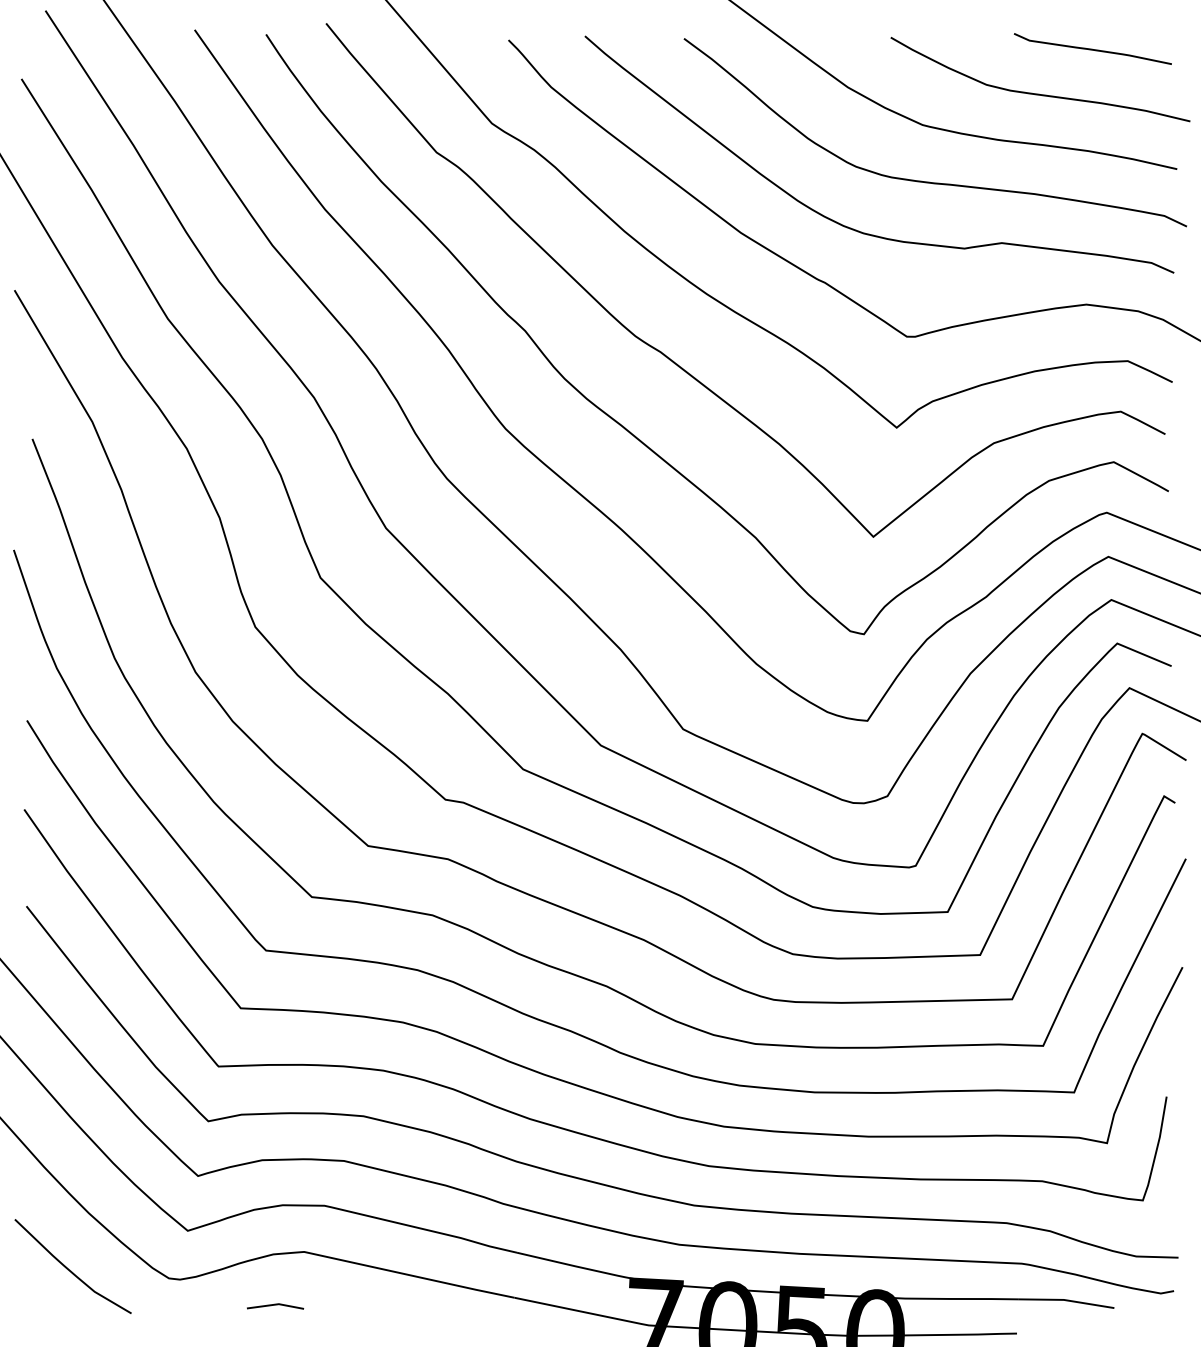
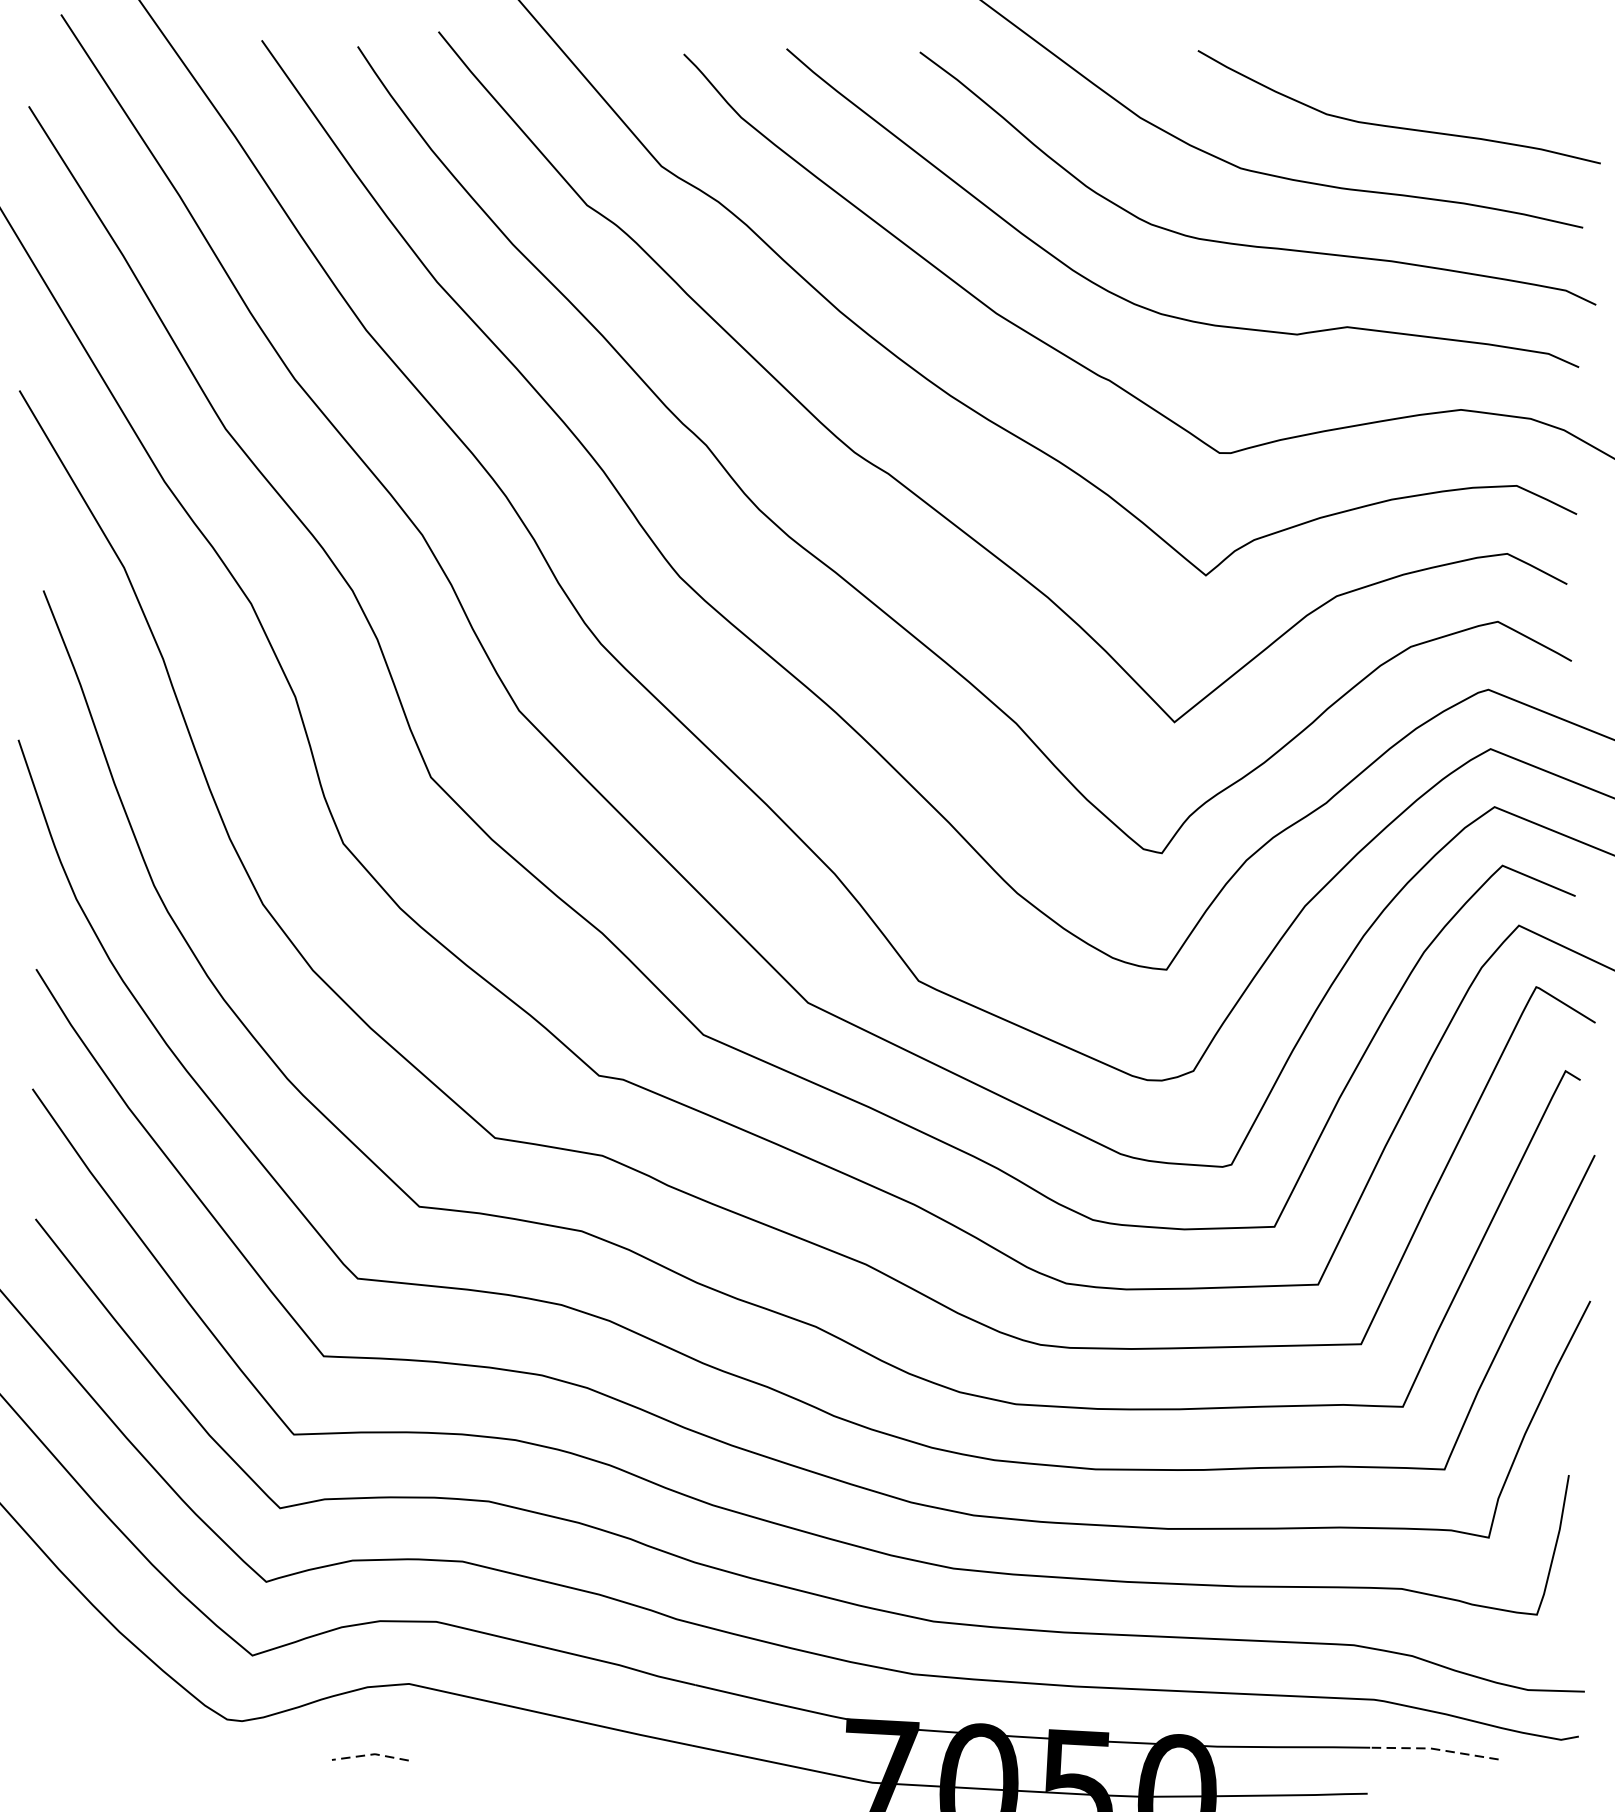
curve: (1092, 48) -> (1469, 65), removed
curve: (71, 1270) -> (96, 1708), removed
line: (1065, 1300) -> (1432, 1749), solid -> dashed
line: (276, 1304) -> (371, 1754), solid -> dashed

